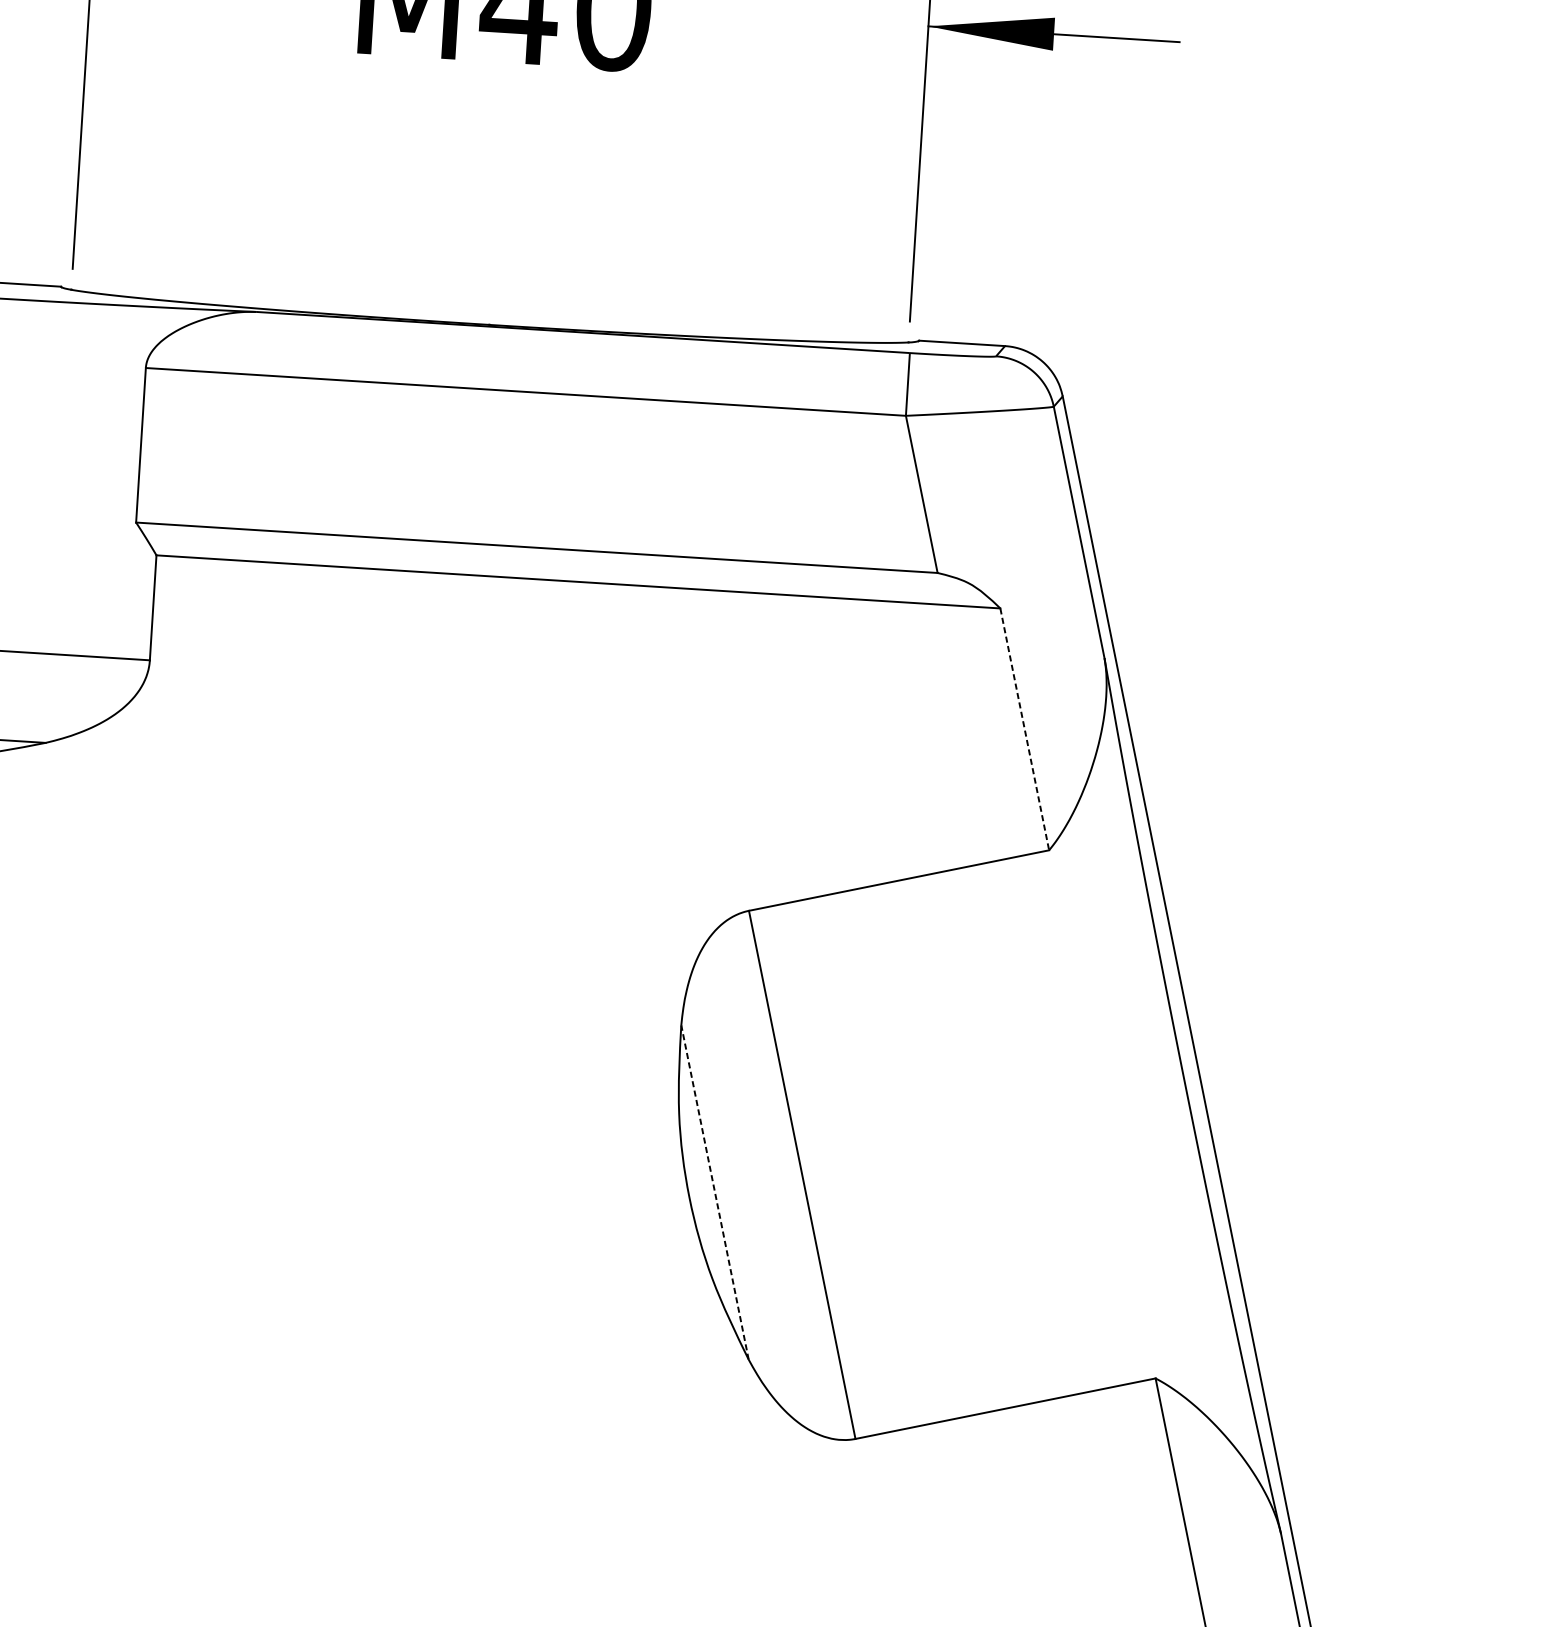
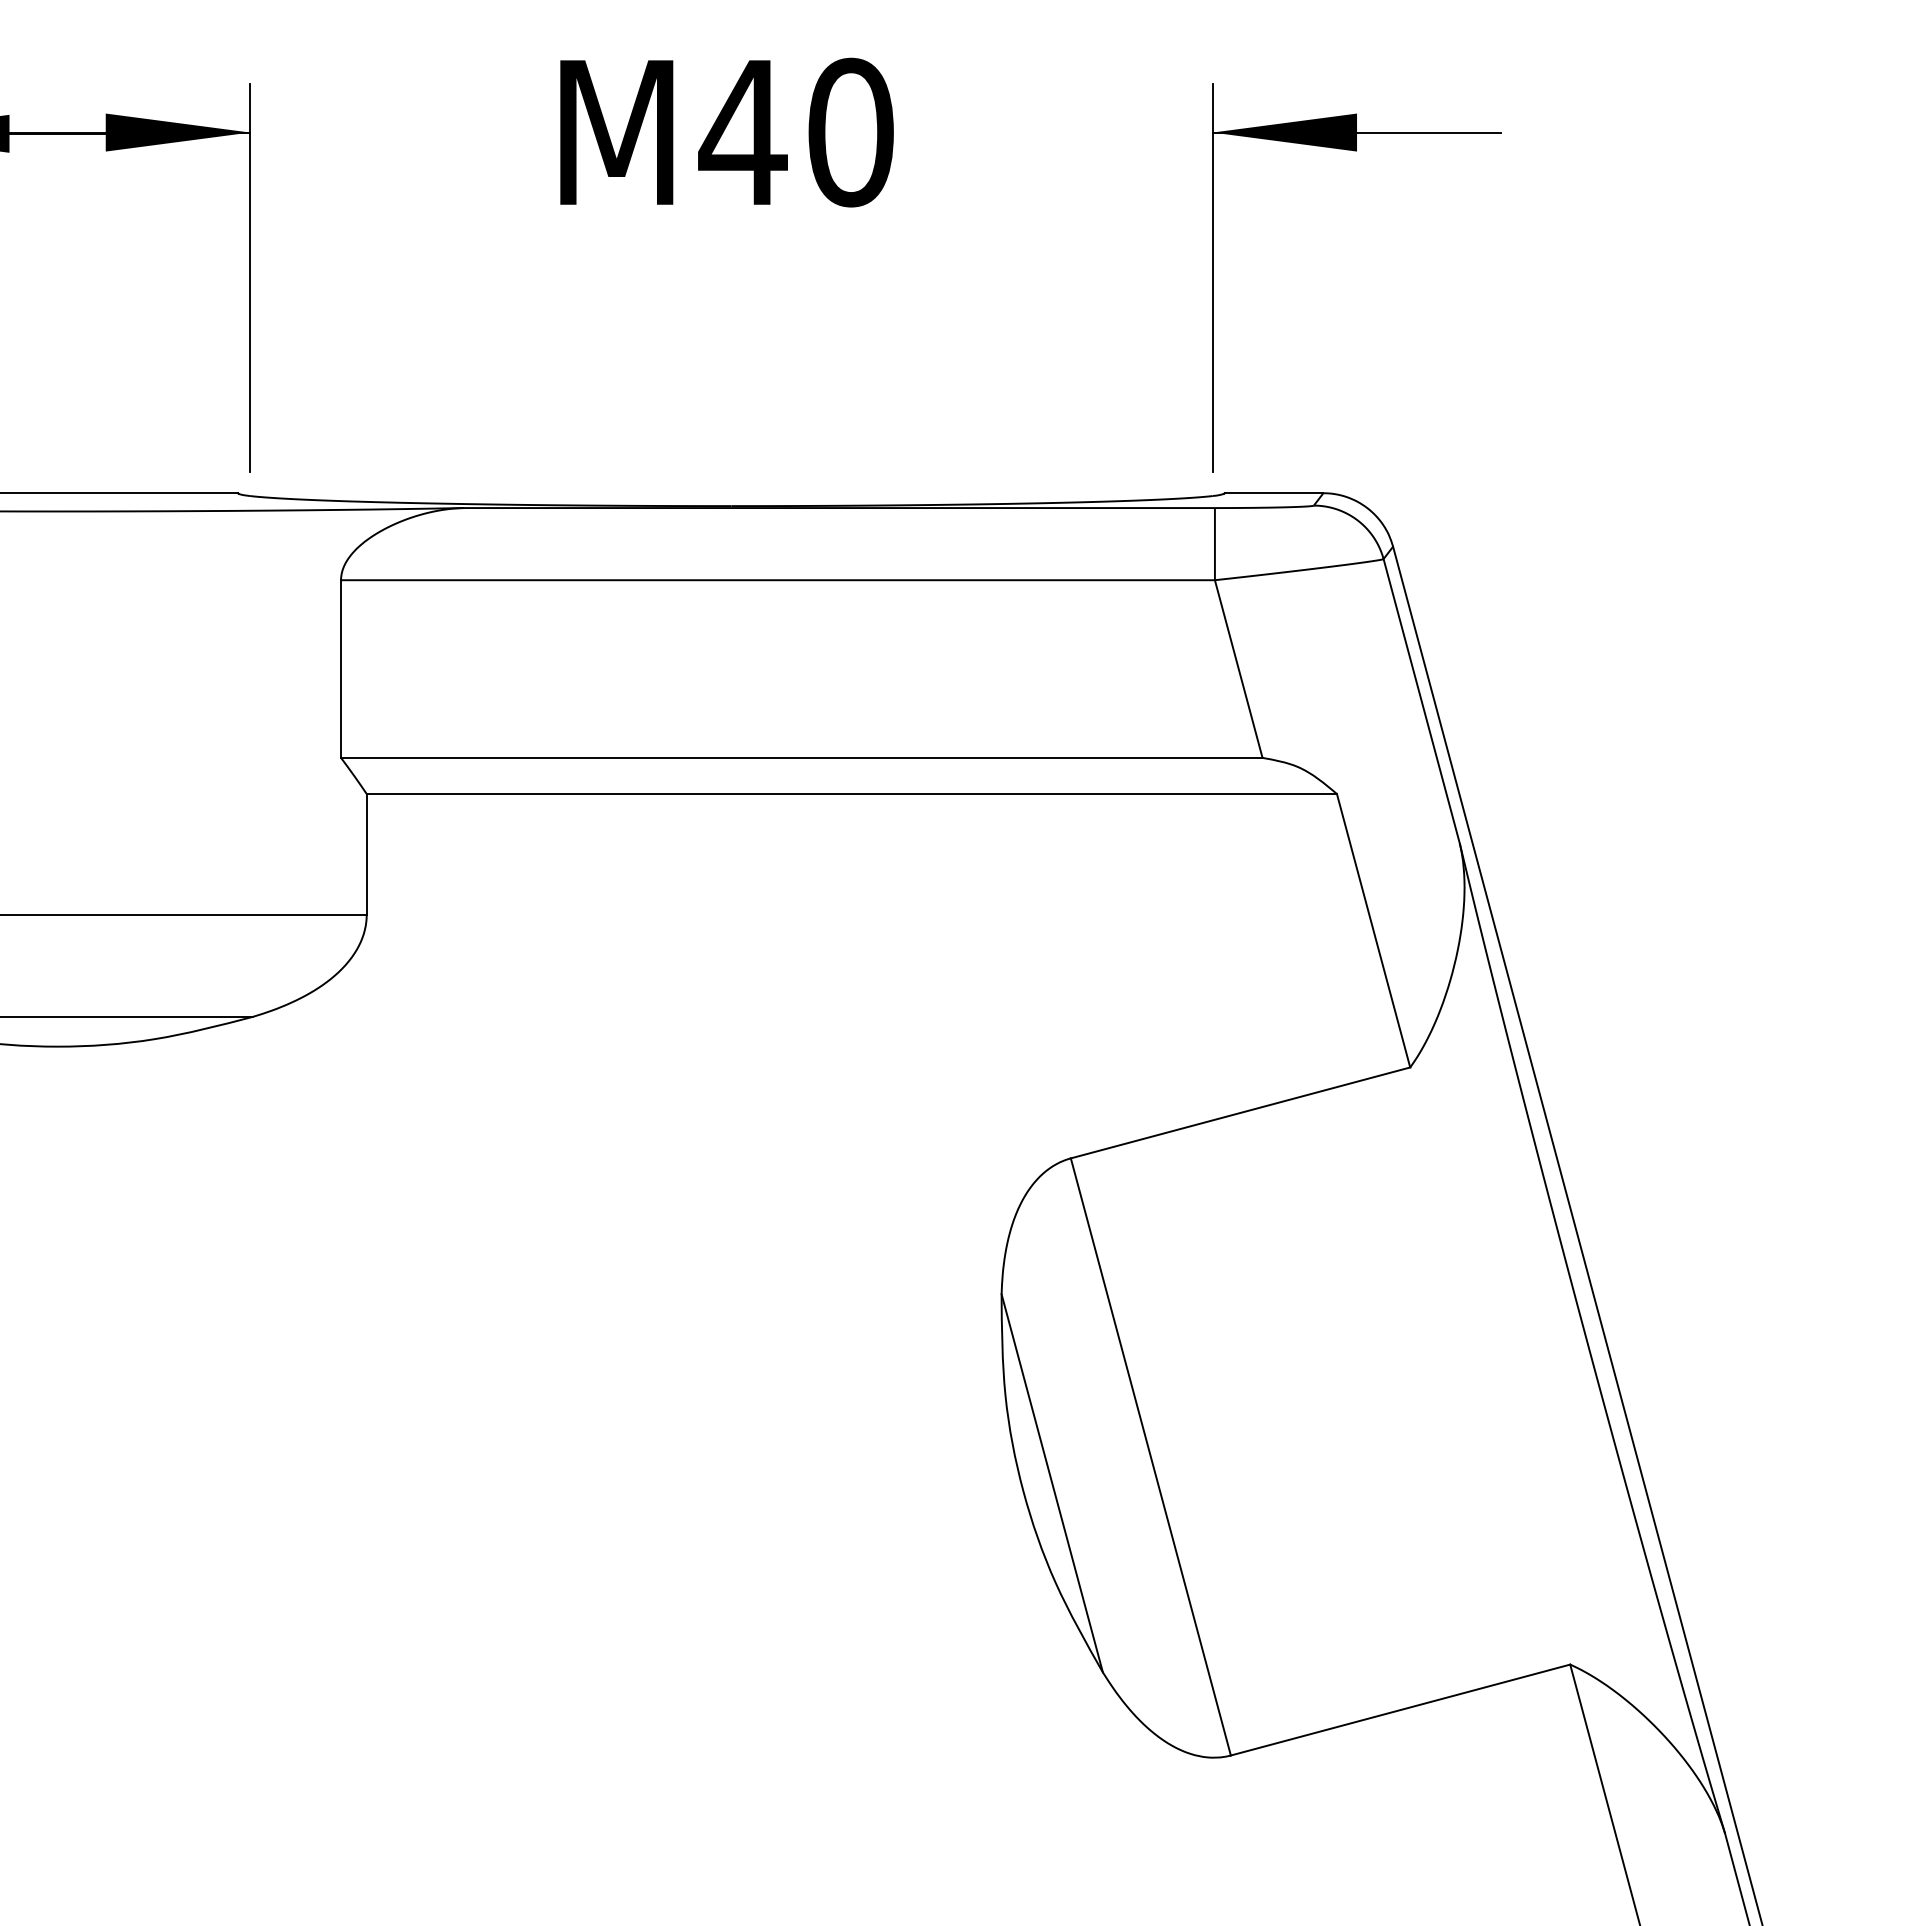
line: (1024, 729) -> (1373, 930), dashed -> solid
line: (715, 1192) -> (1052, 1483), dashed -> solid

